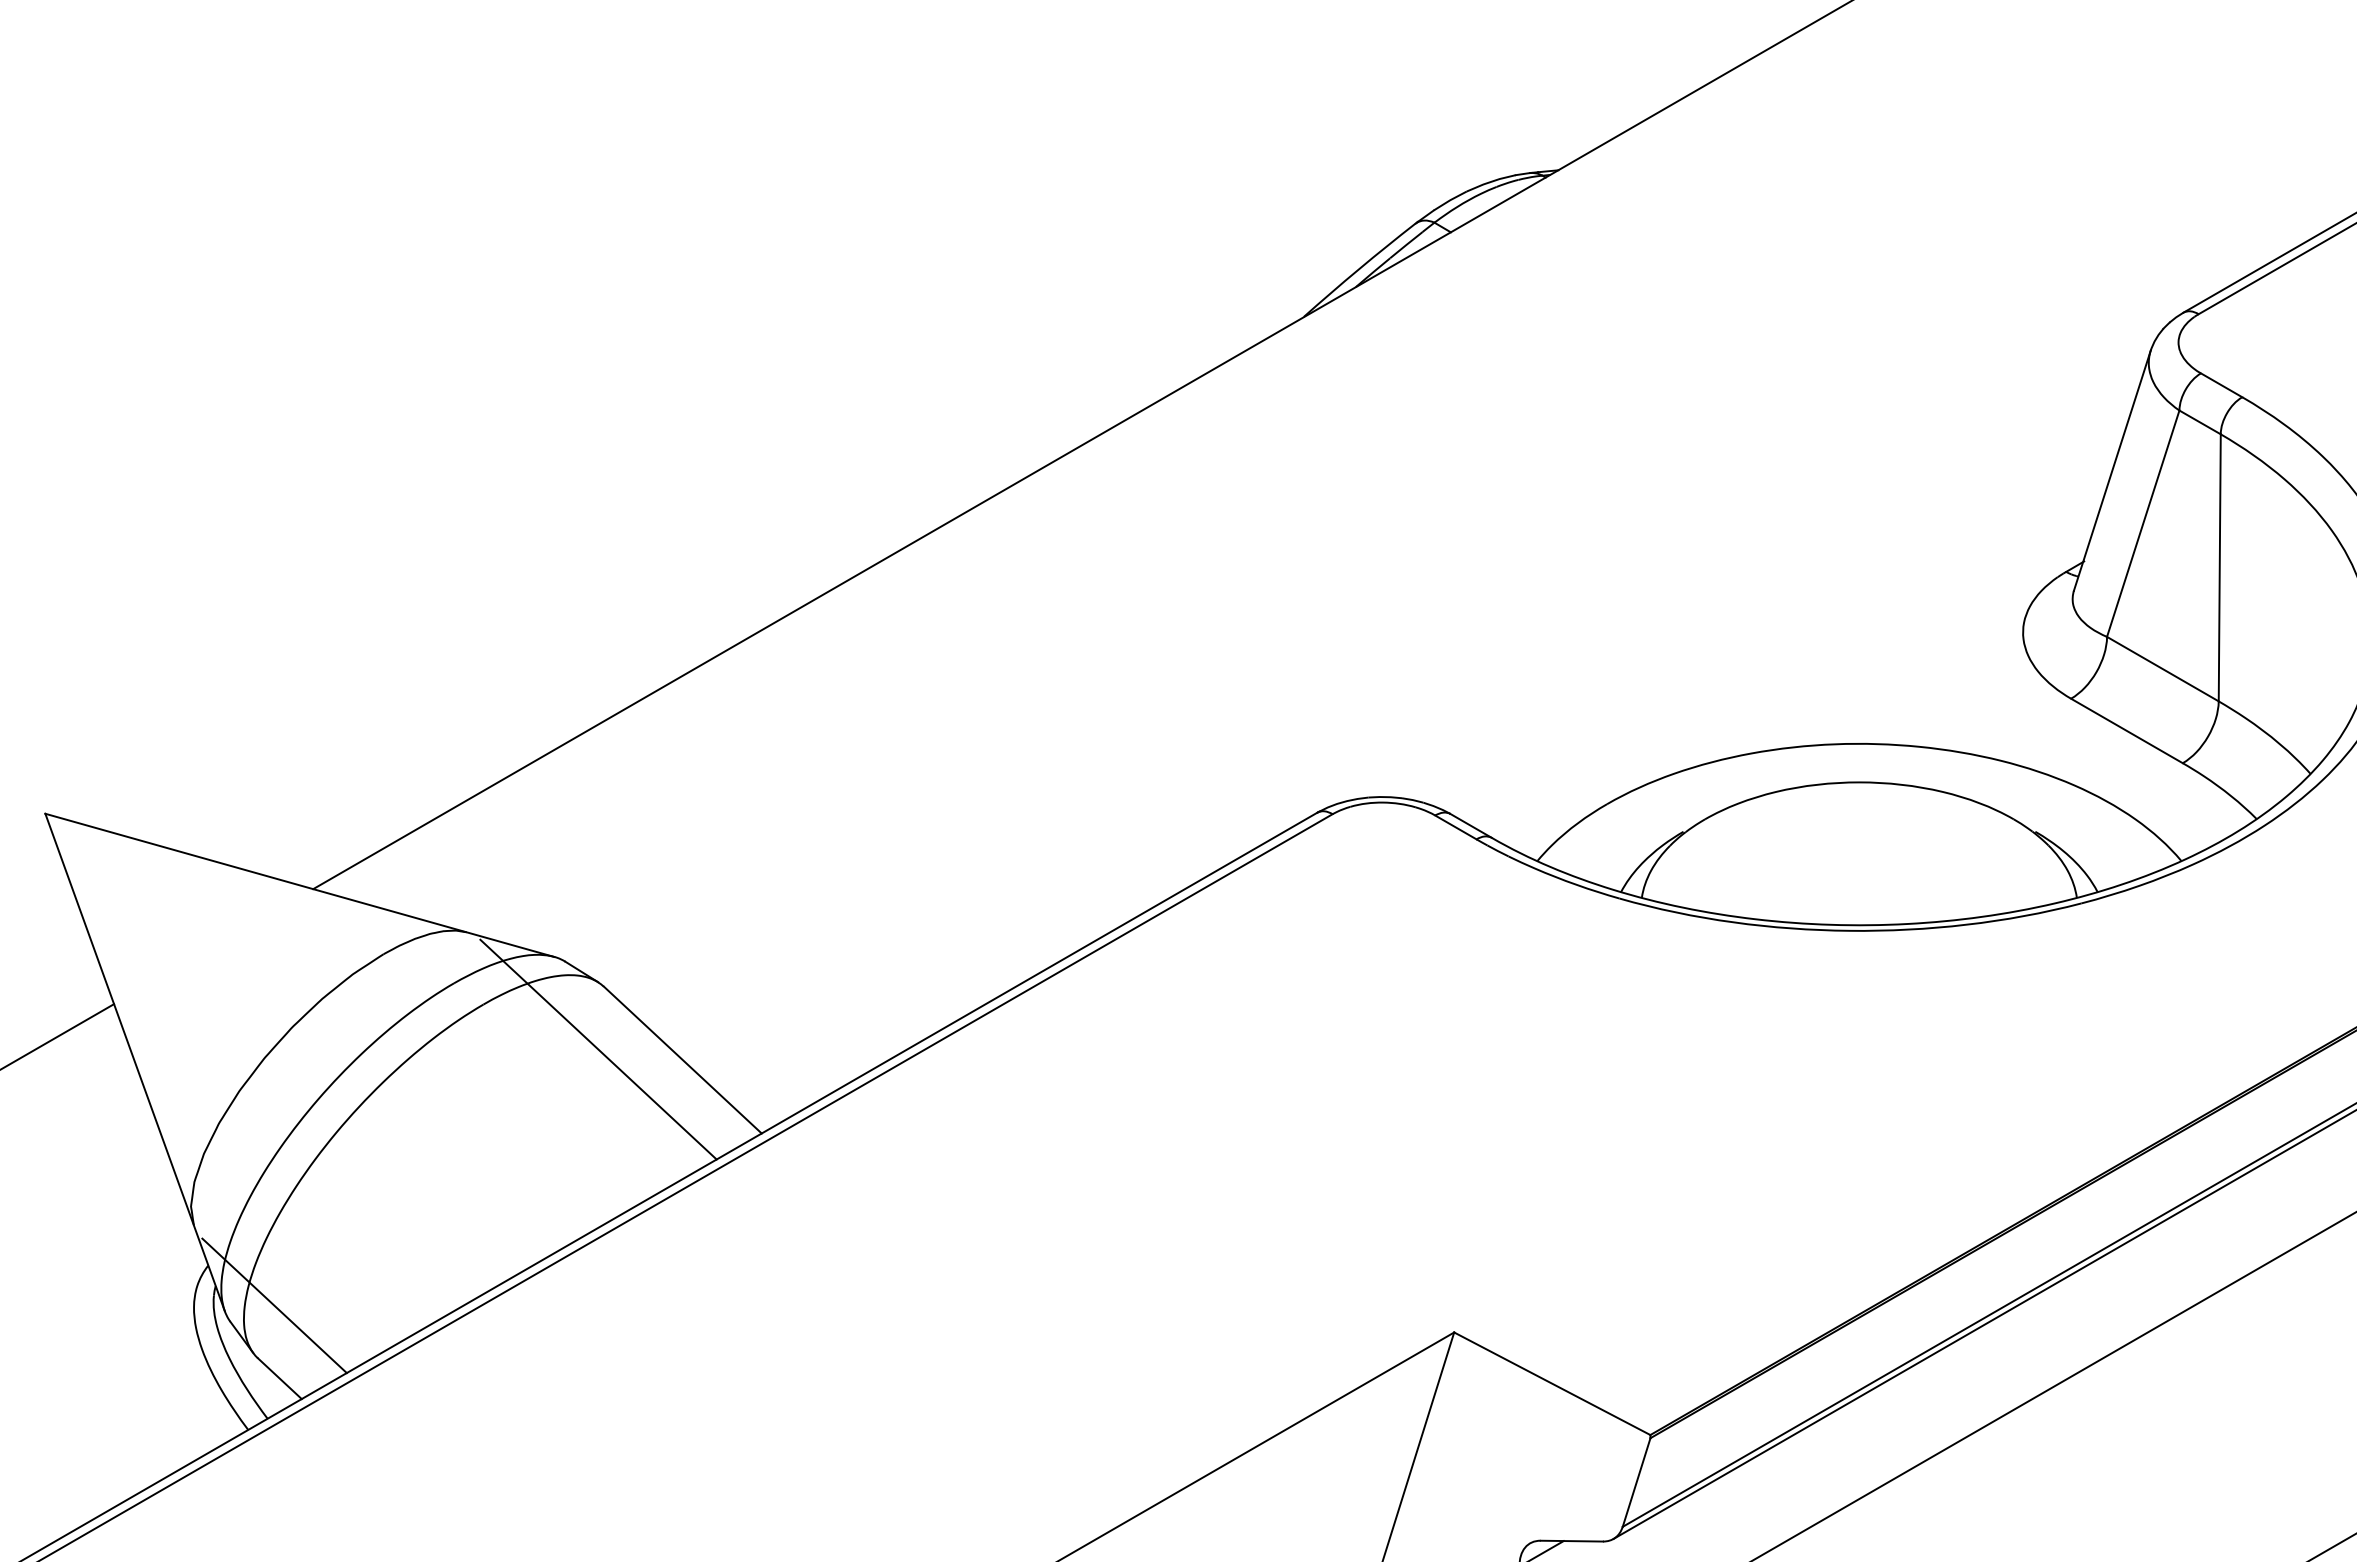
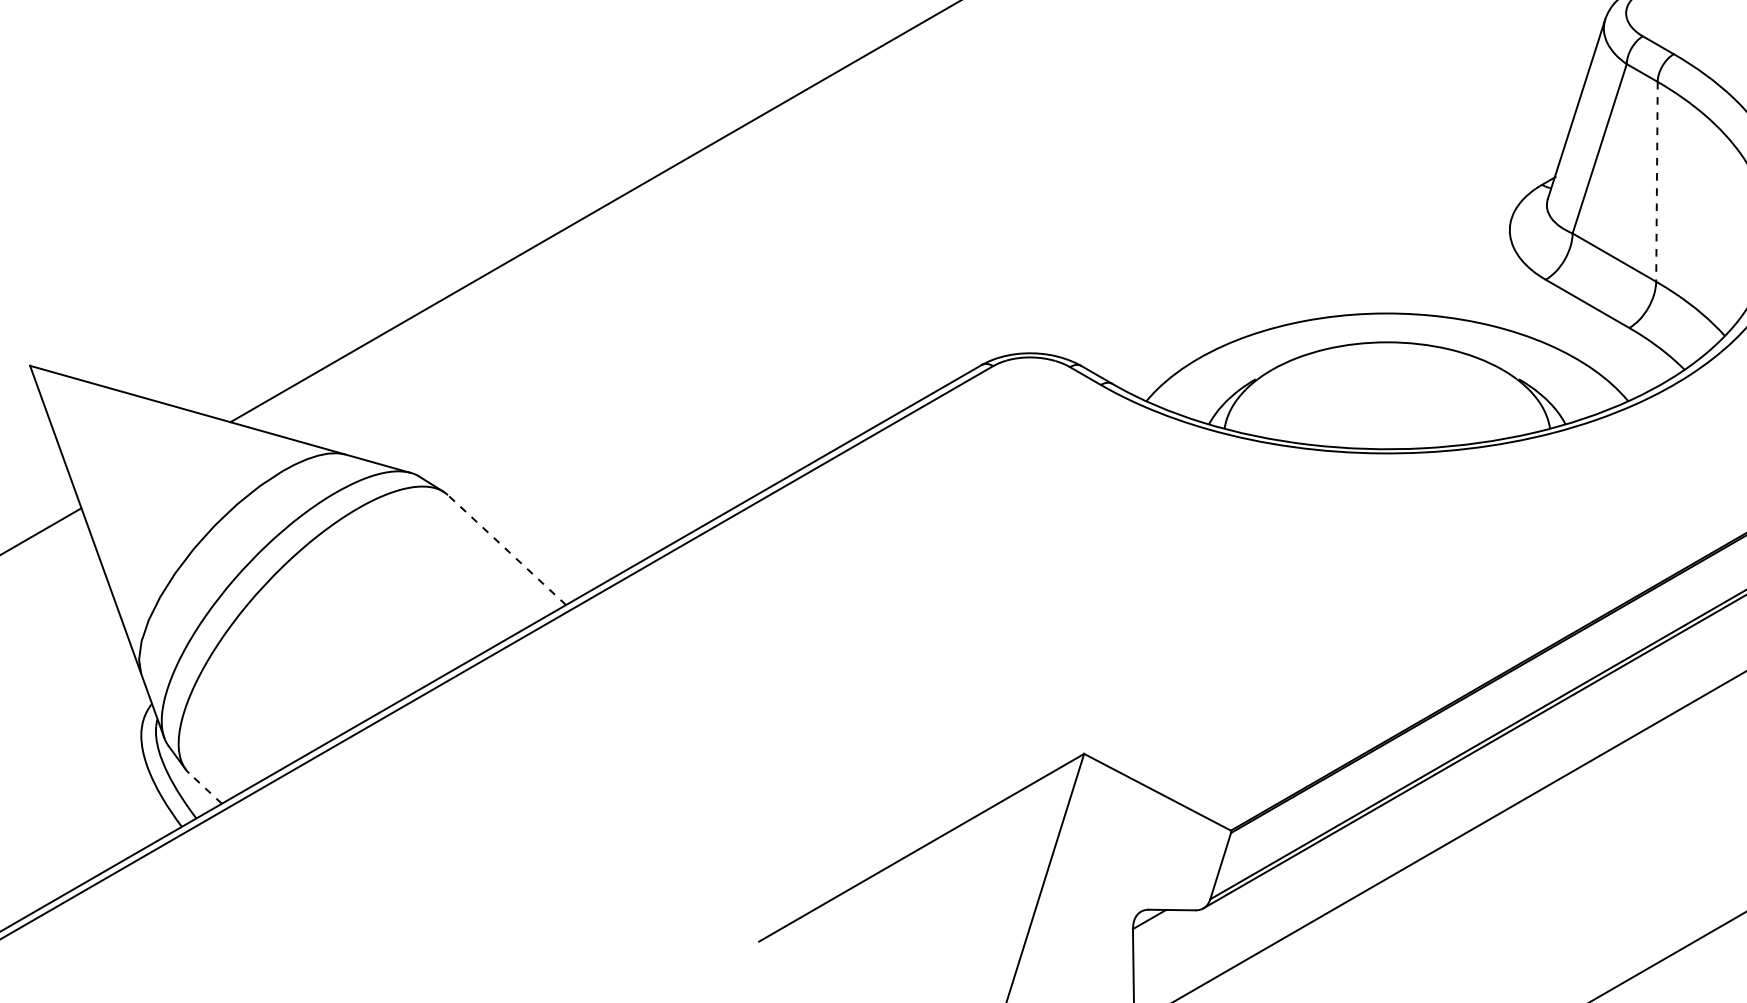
line: (2219, 567) -> (1656, 181), solid -> dashed
line: (598, 1049) -> (443, 542), removed
line: (682, 1060) -> (506, 550), solid -> dashed
line: (274, 1305) -> (201, 733), removed
line: (279, 1378) -> (205, 788), solid -> dashed

